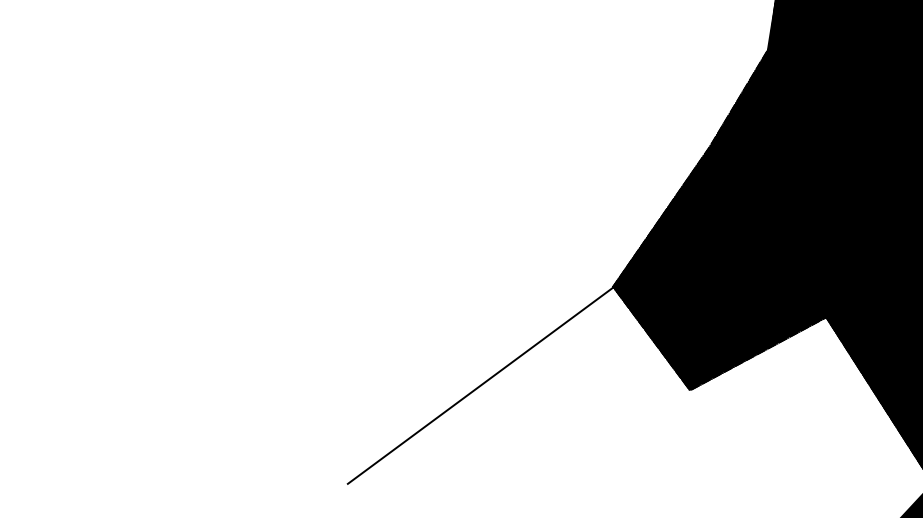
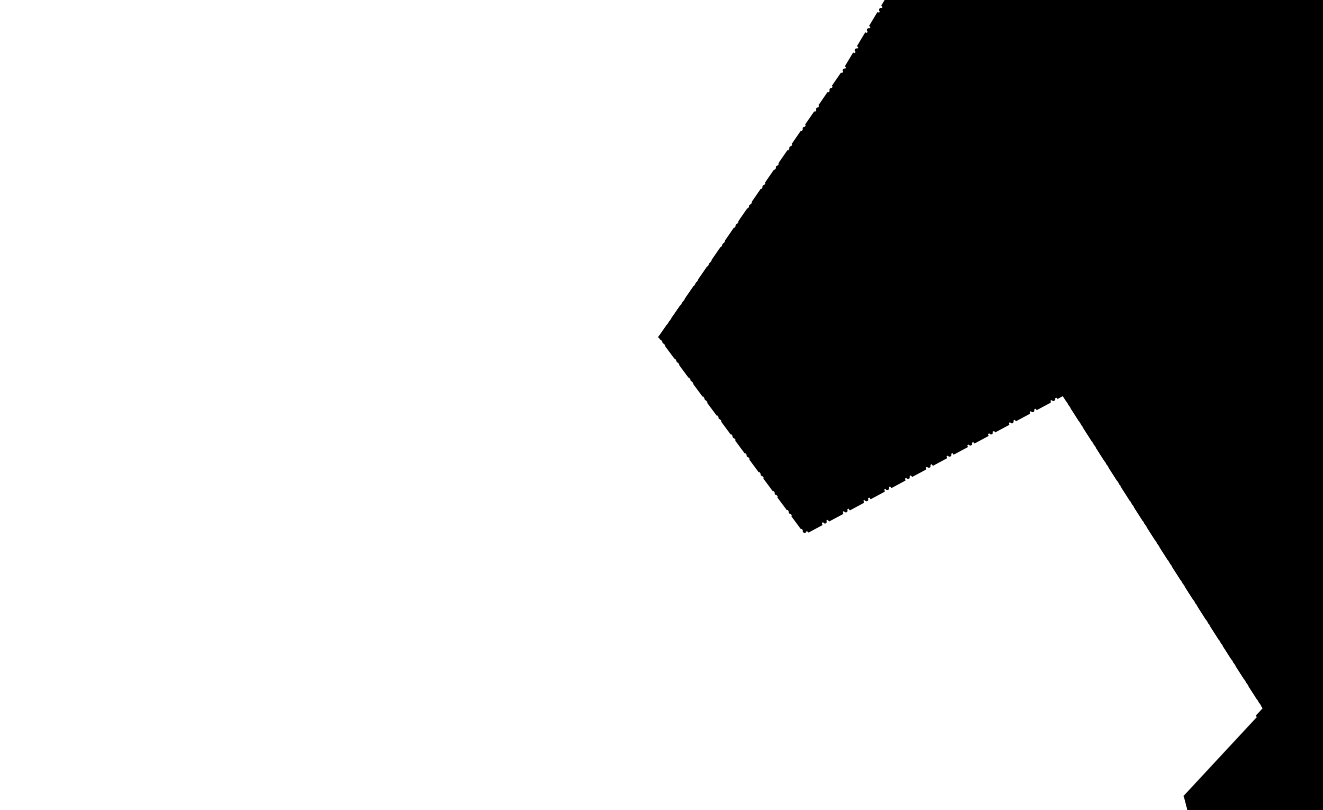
line: (480, 384) -> (408, 522), removed

